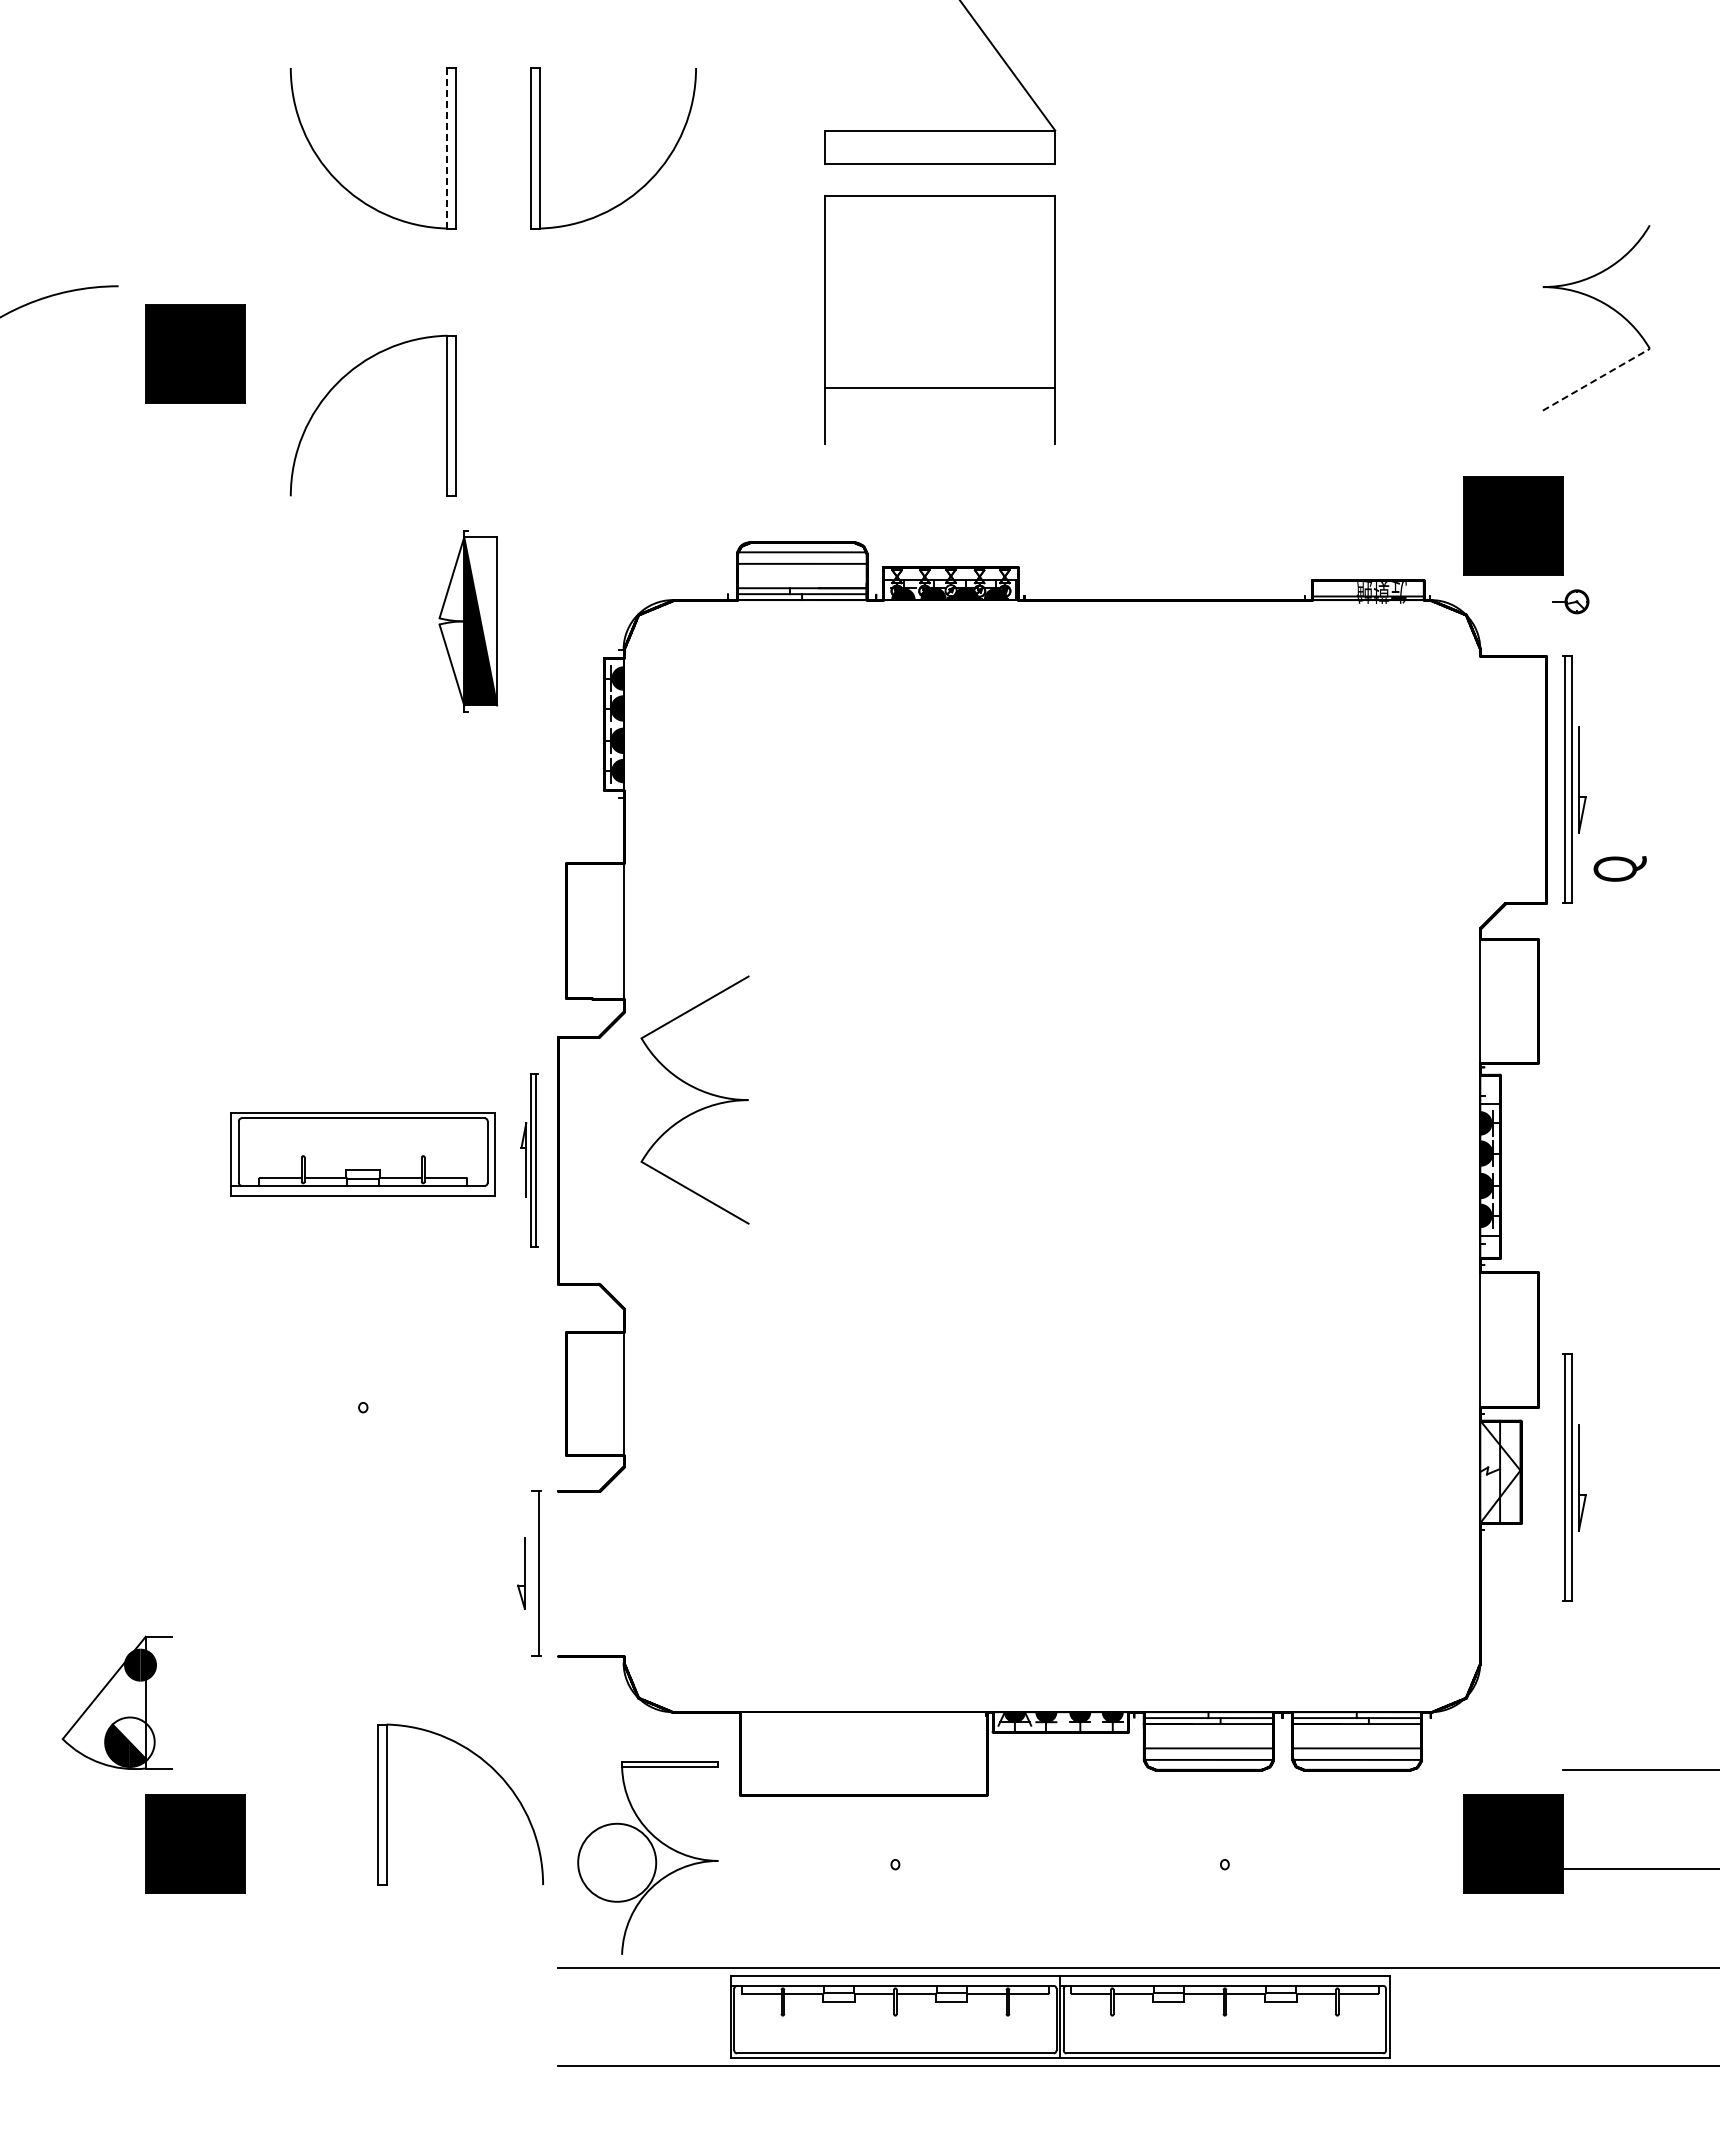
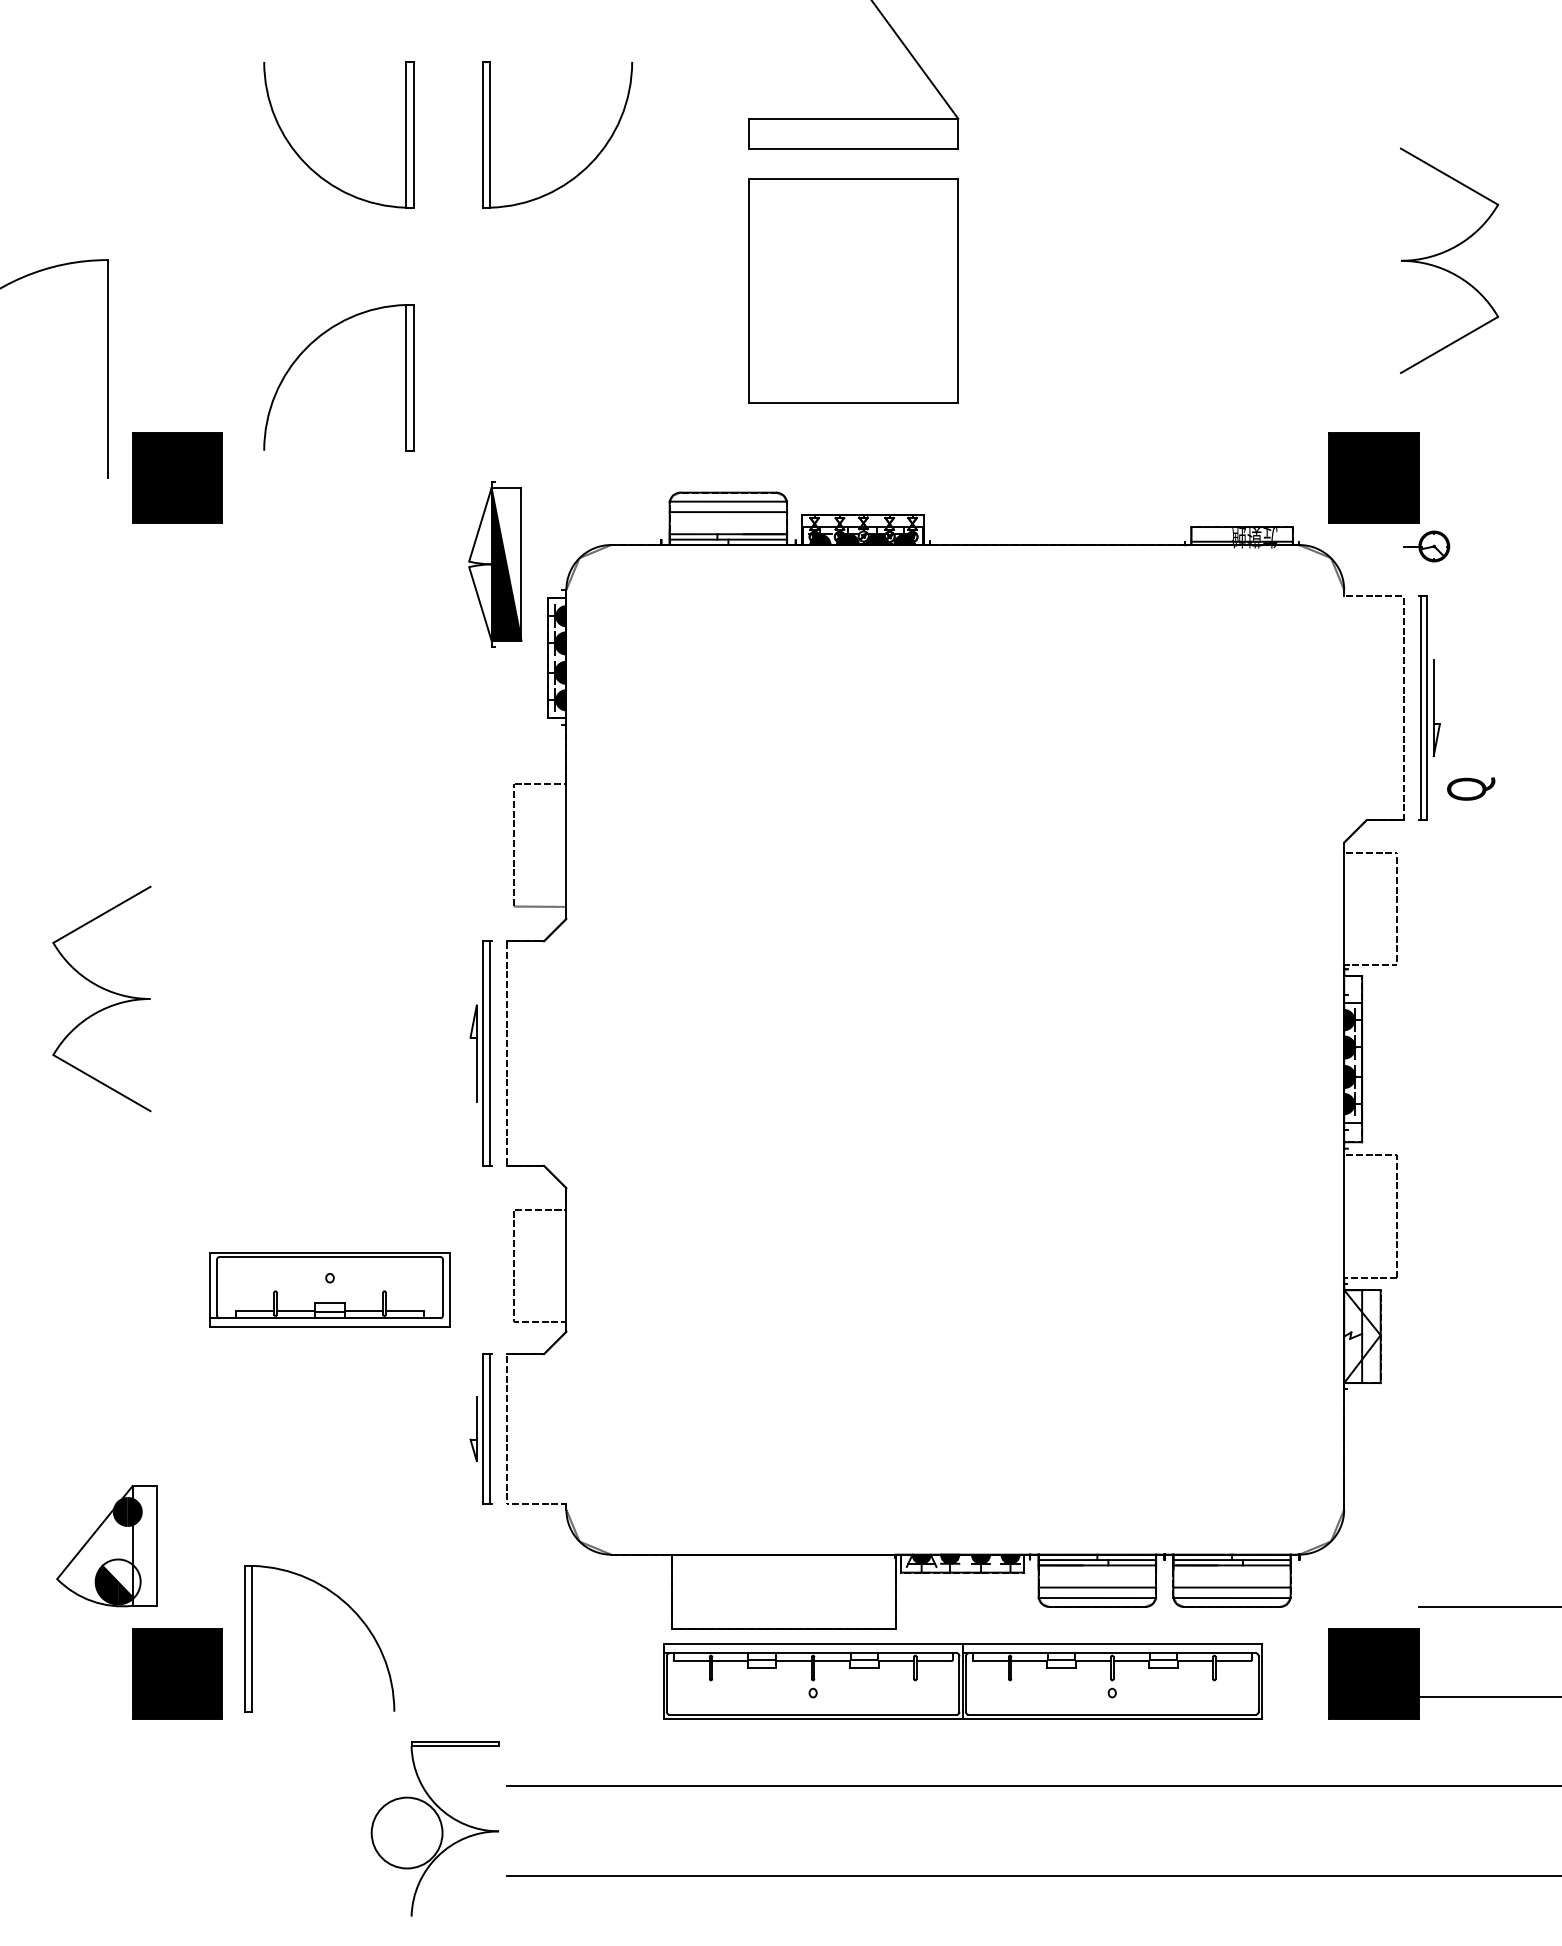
line: (447, 148) -> (406, 135), dashed -> solid
line: (1595, 194) -> (1448, 176), added
part: (195, 353) -> (177, 477), moved
line: (1596, 379) -> (1449, 344), dashed -> solid
line: (939, 387) -> (853, 402), moved
line: (118, 405) -> (107, 368), added
part: (1570, 601) -> (1426, 546), size x1.43
part: (468, 621) -> (495, 564), moved
part: (697, 1090) -> (104, 990), moved
part: (362, 1154) -> (329, 1289), moved
part: (529, 1160) -> (480, 1053), size x1.43
part: (1574, 1477) -> (1429, 1341), removed
line: (532, 1573) -> (483, 1428), added
line: (557, 1573) -> (506, 1428), added
line: (172, 1702) -> (156, 1545), added
part: (493, 1770) -> (349, 1607), moved
part: (647, 1857) -> (434, 1828), moved
part: (1060, 2016) -> (963, 1681), moved

